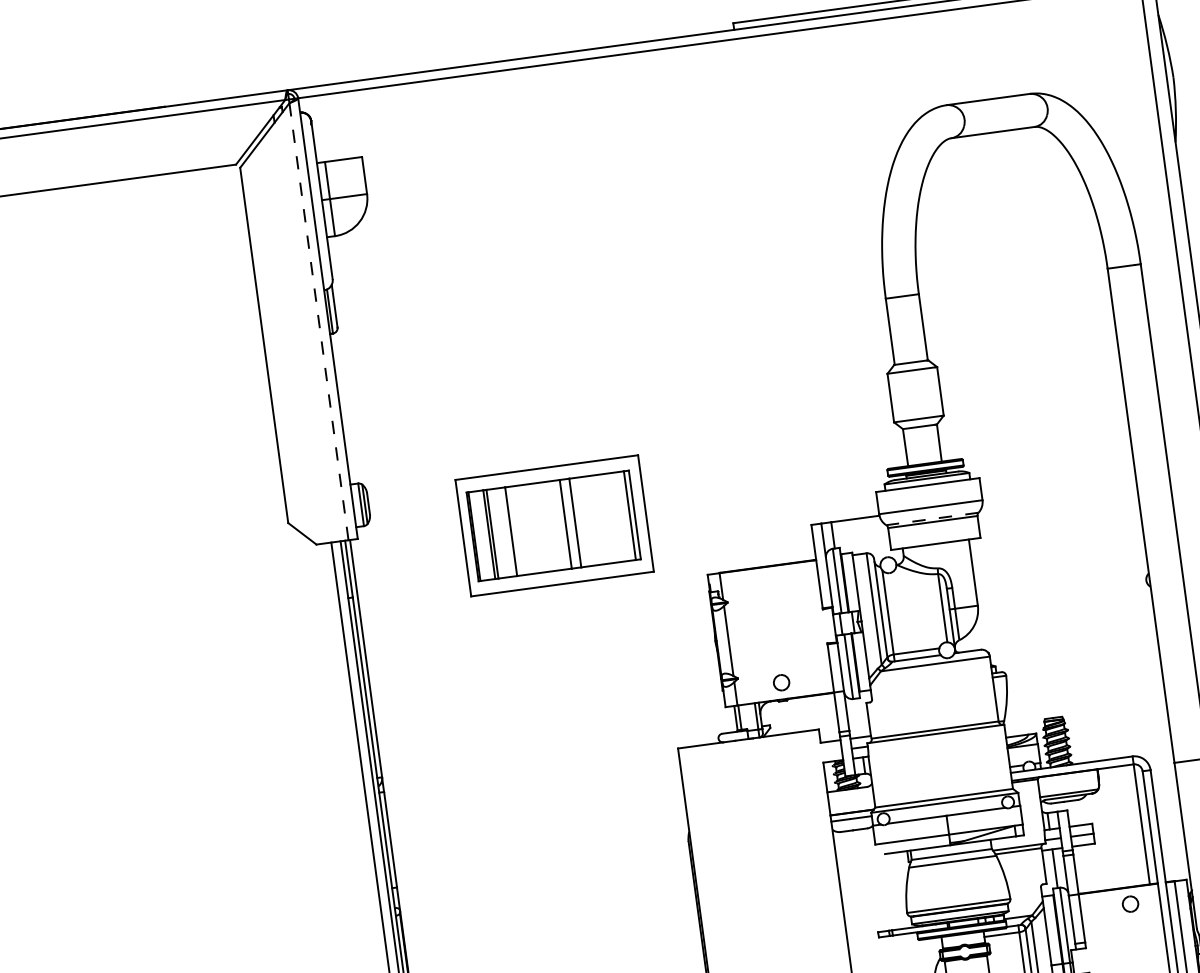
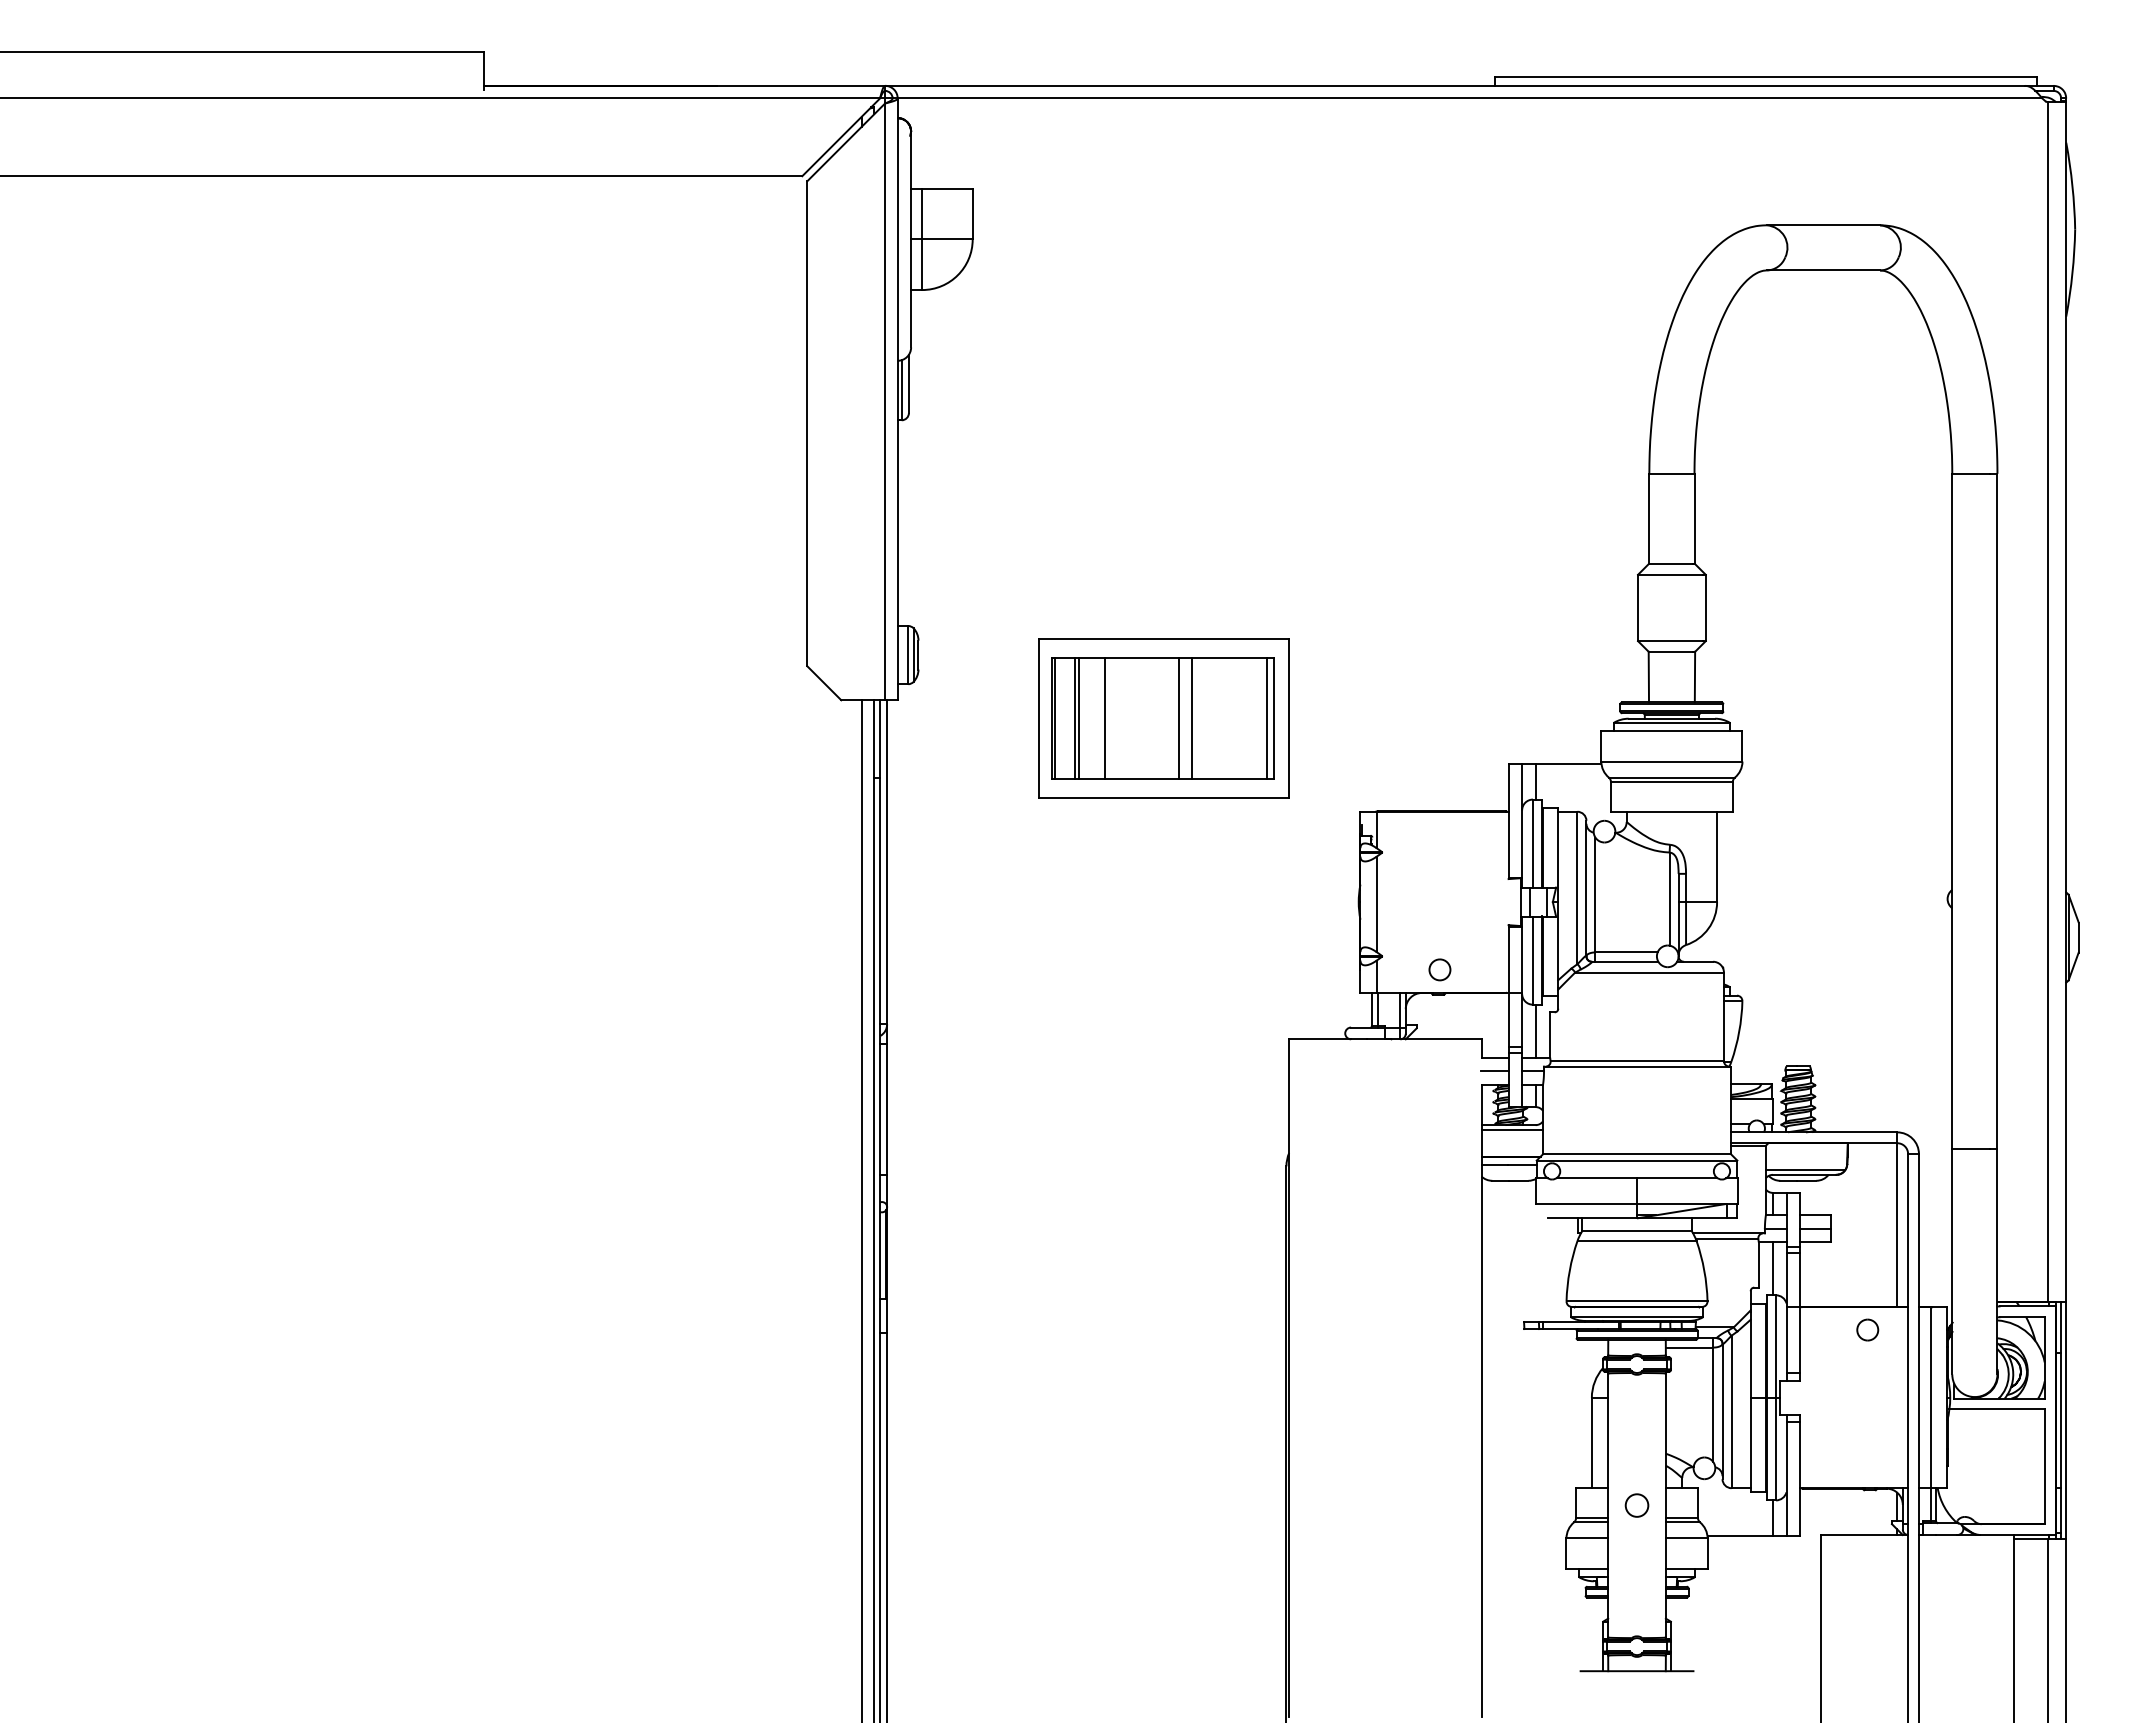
line: (319, 322) -> (885, 402), dashed -> solid
line: (932, 518) -> (1671, 777), dashed -> solid
line: (857, 717) -> (1535, 1030), added
line: (831, 751) -> (1494, 1071), added
line: (850, 792) -> (1512, 1129), added

